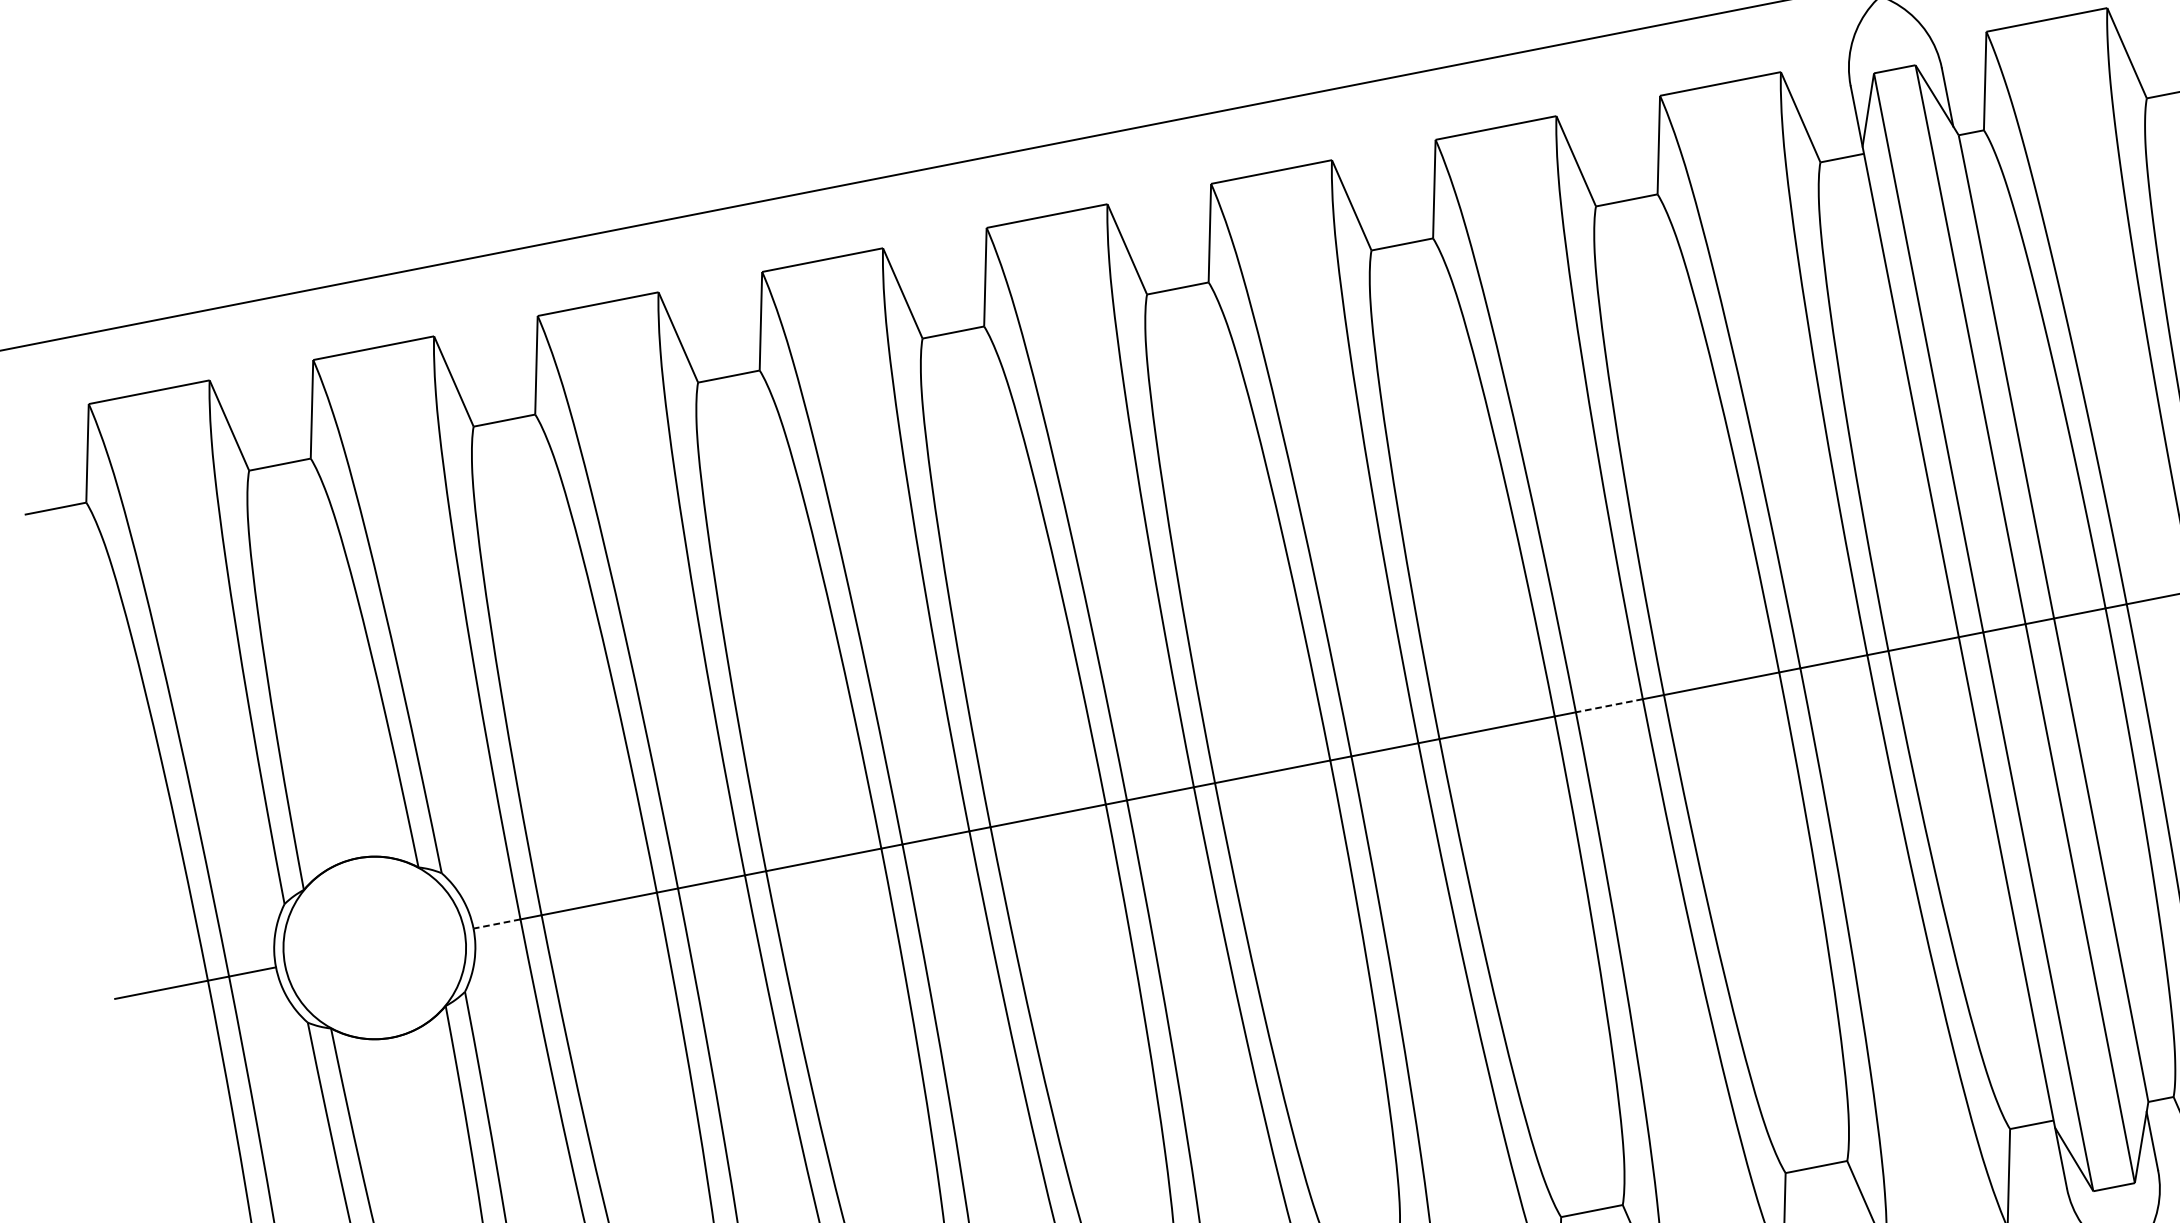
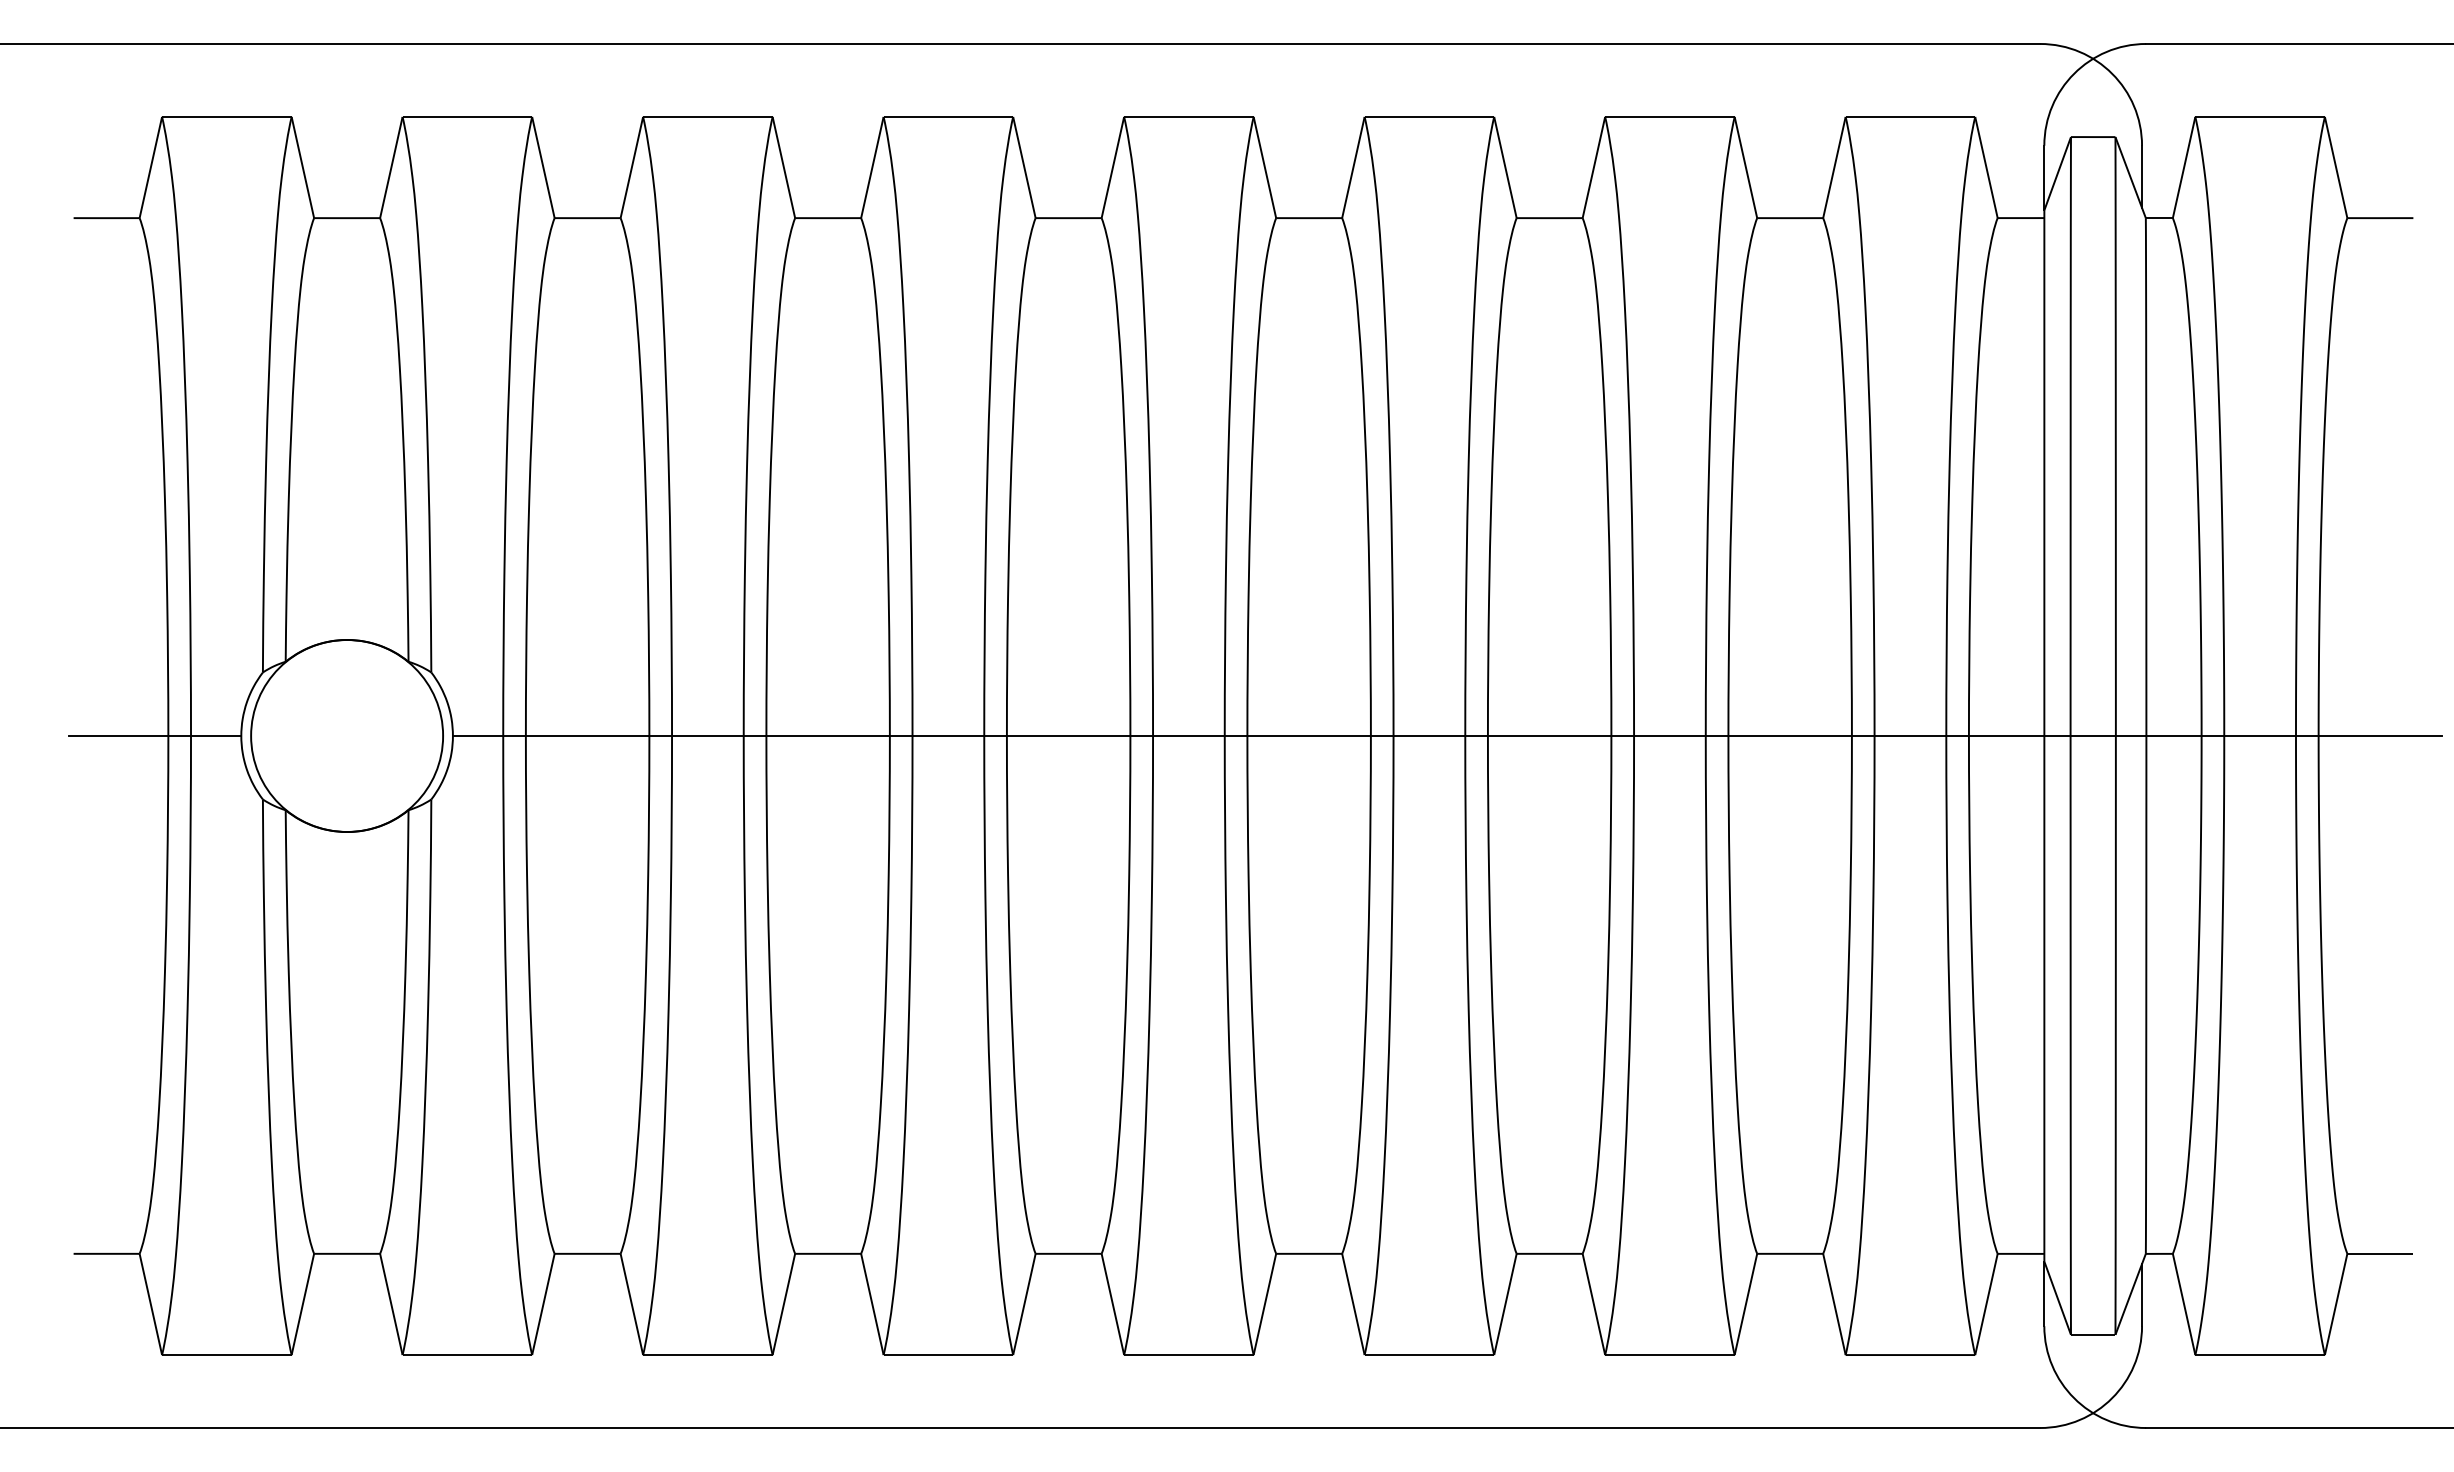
line: (1609, 706) -> (1669, 736), dashed -> solid
line: (496, 924) -> (477, 736), dashed -> solid

